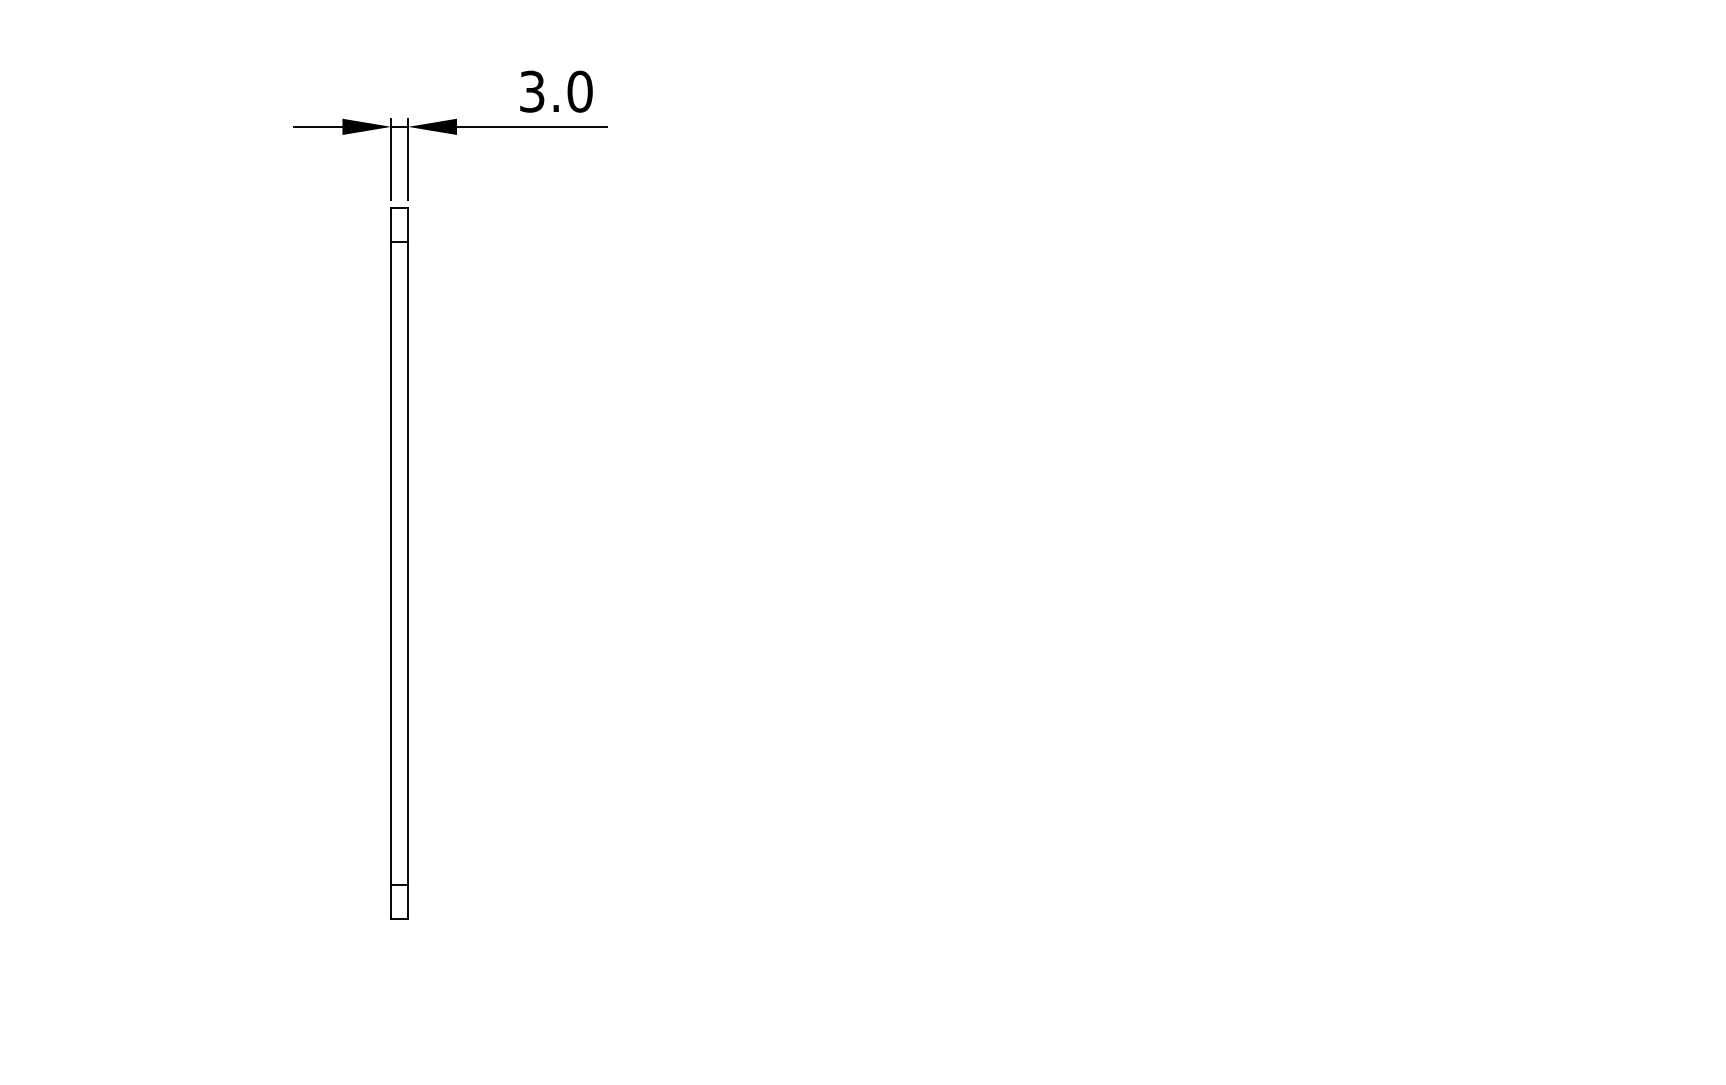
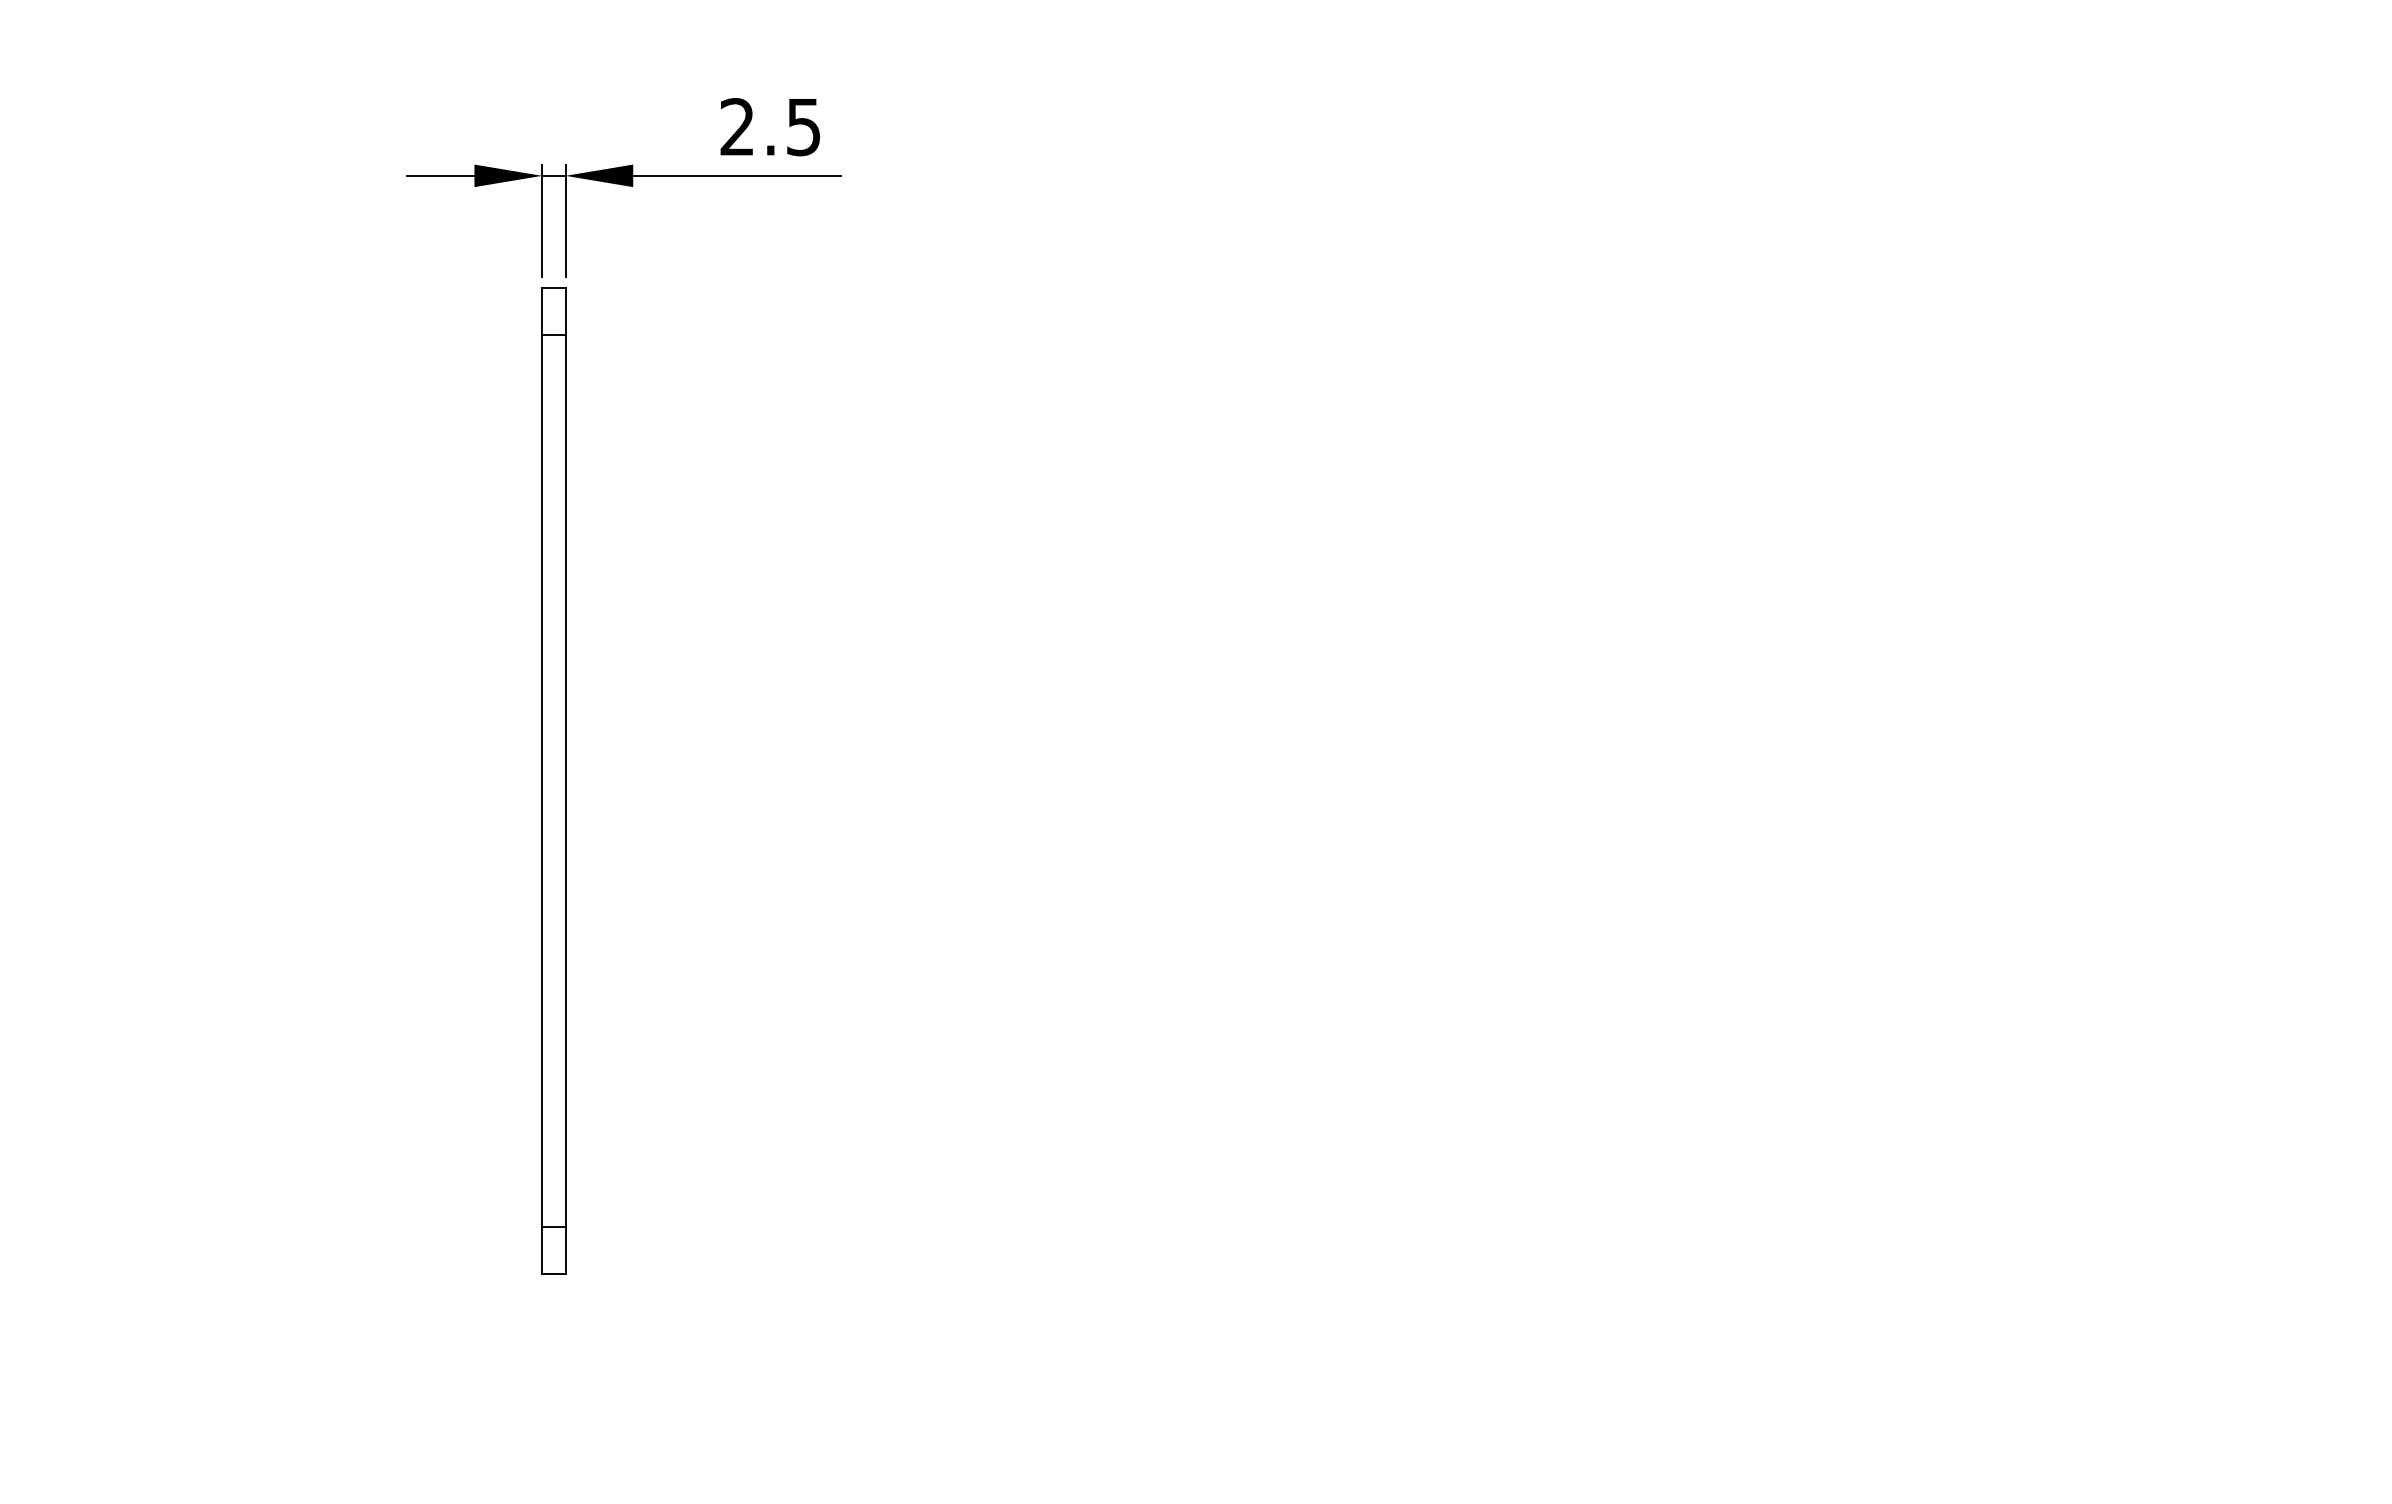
text: (556, 91) -> (770, 127), 3.0 -> 2.5

